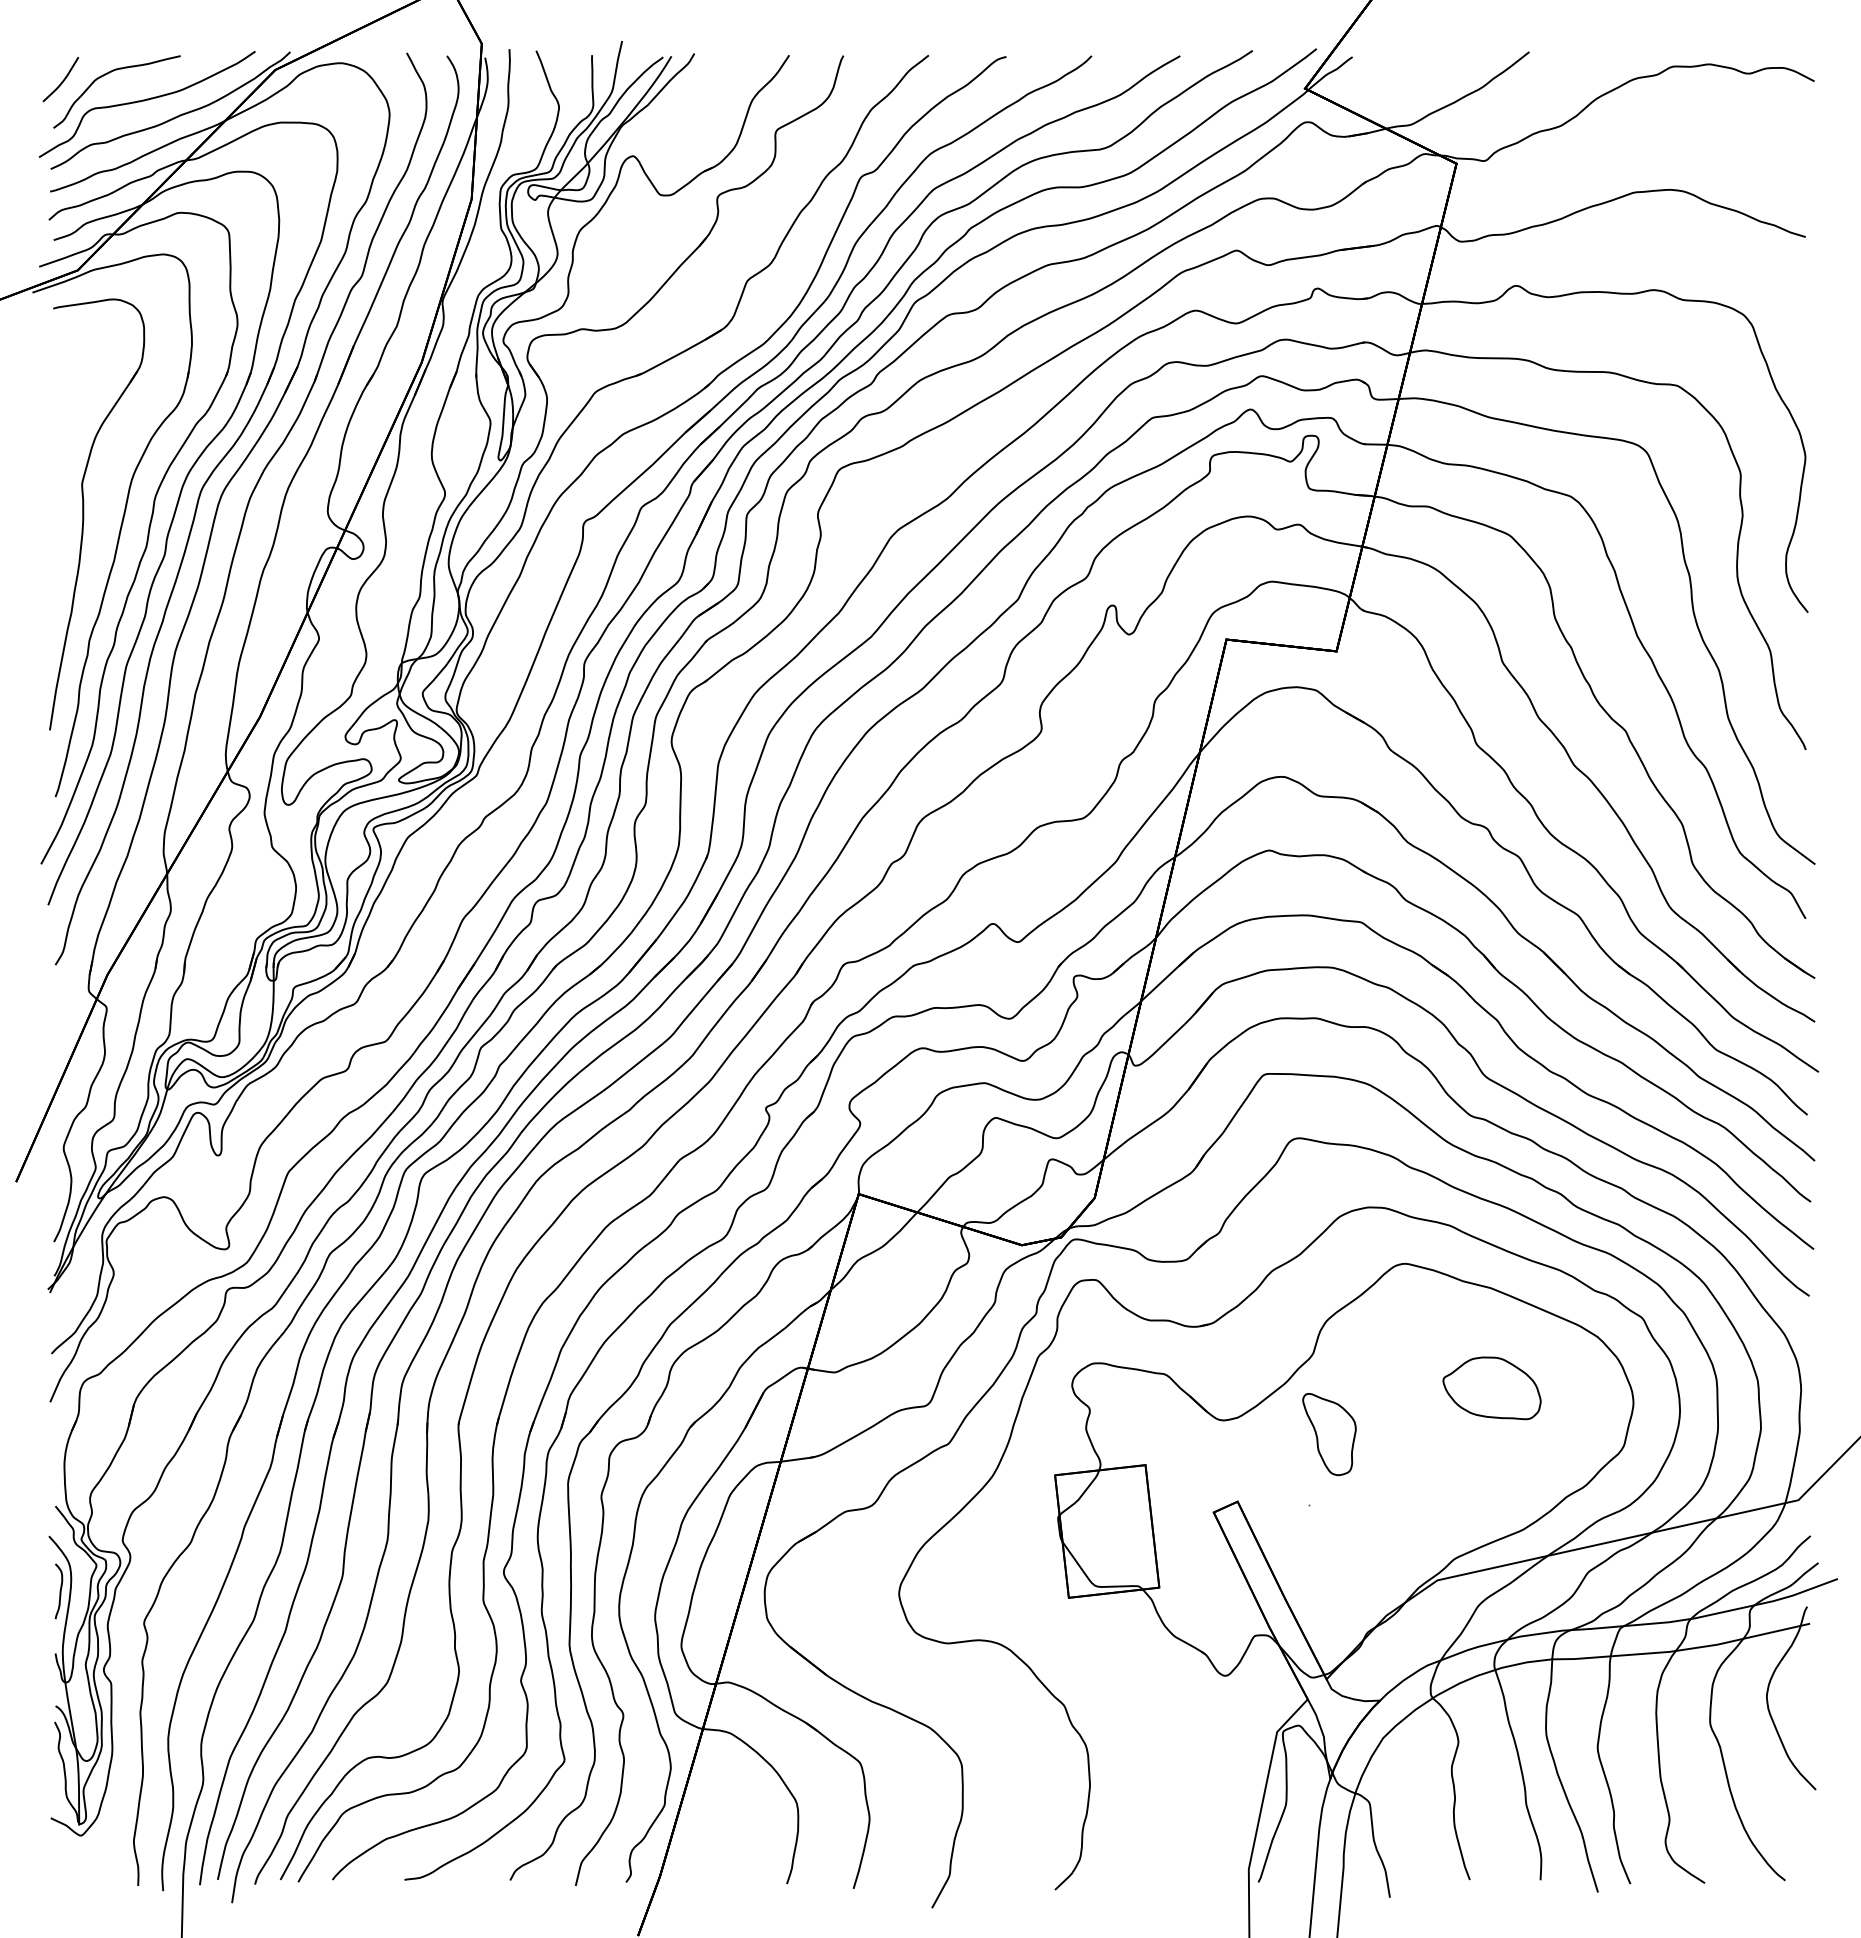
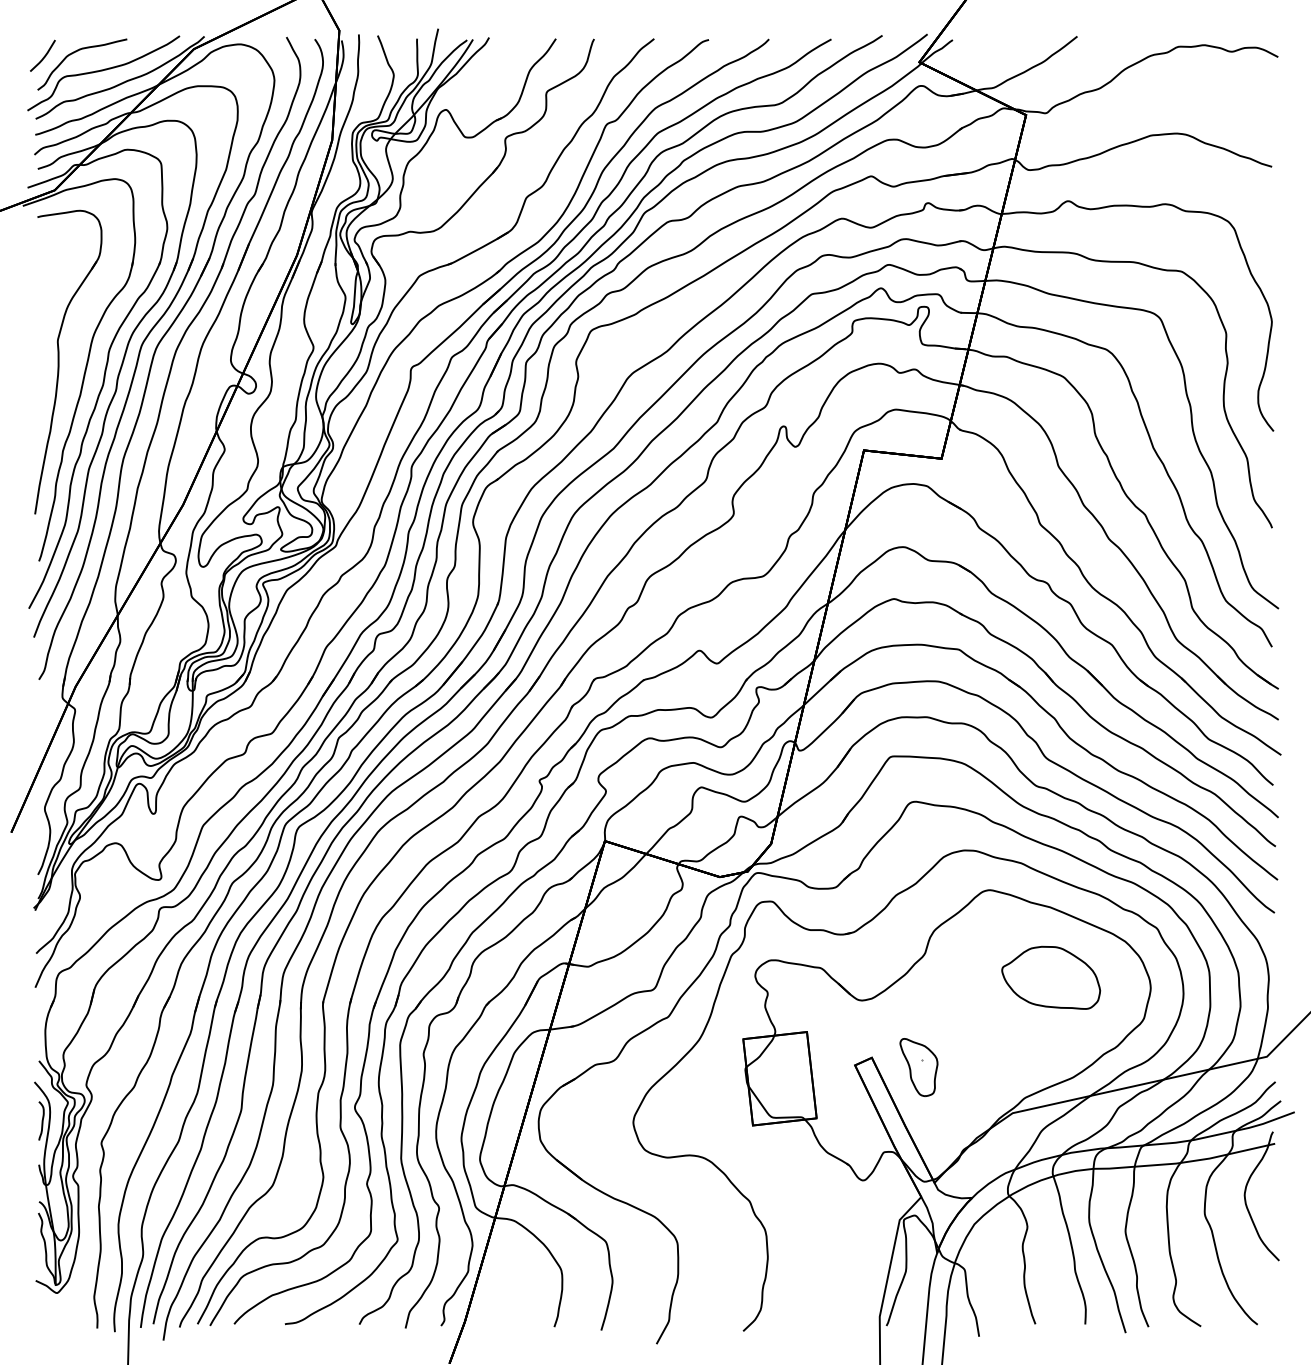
part: (1491, 1388) -> (1050, 978), size x1.43
part: (1329, 1434) -> (918, 1067), moved

